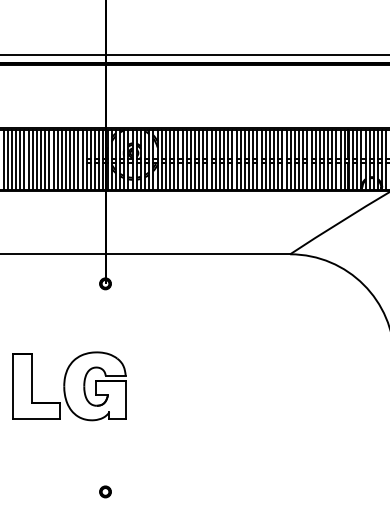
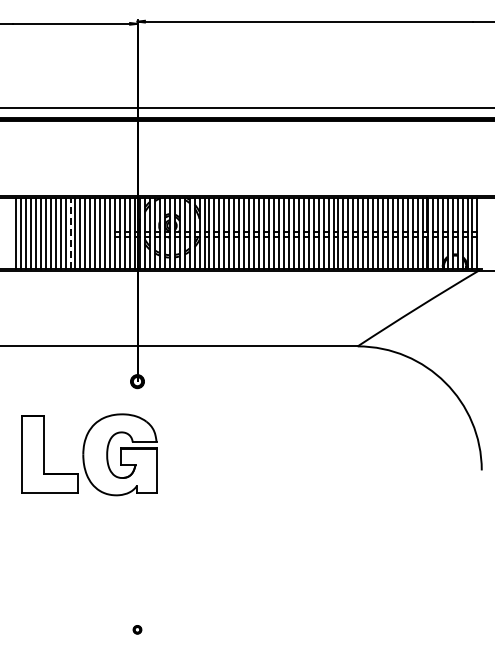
line: (49, 159) -> (70, 233), solid -> dashed
part: (69, 386) -> (89, 454), moved
part: (105, 491) -> (137, 629), size x0.6

